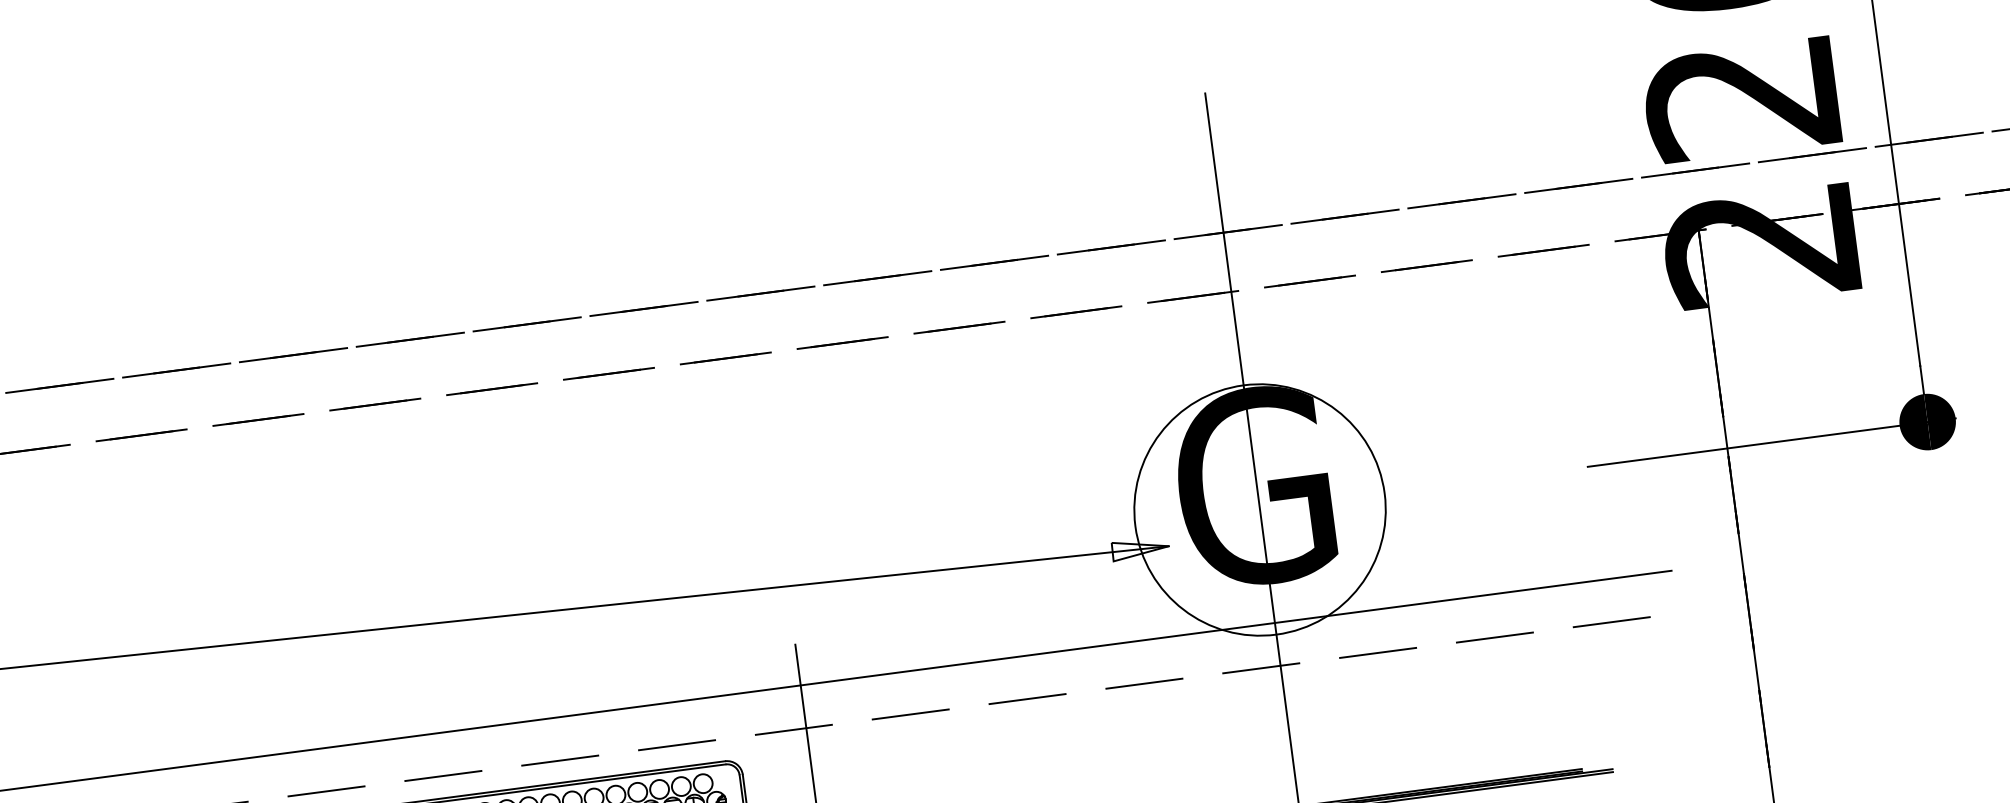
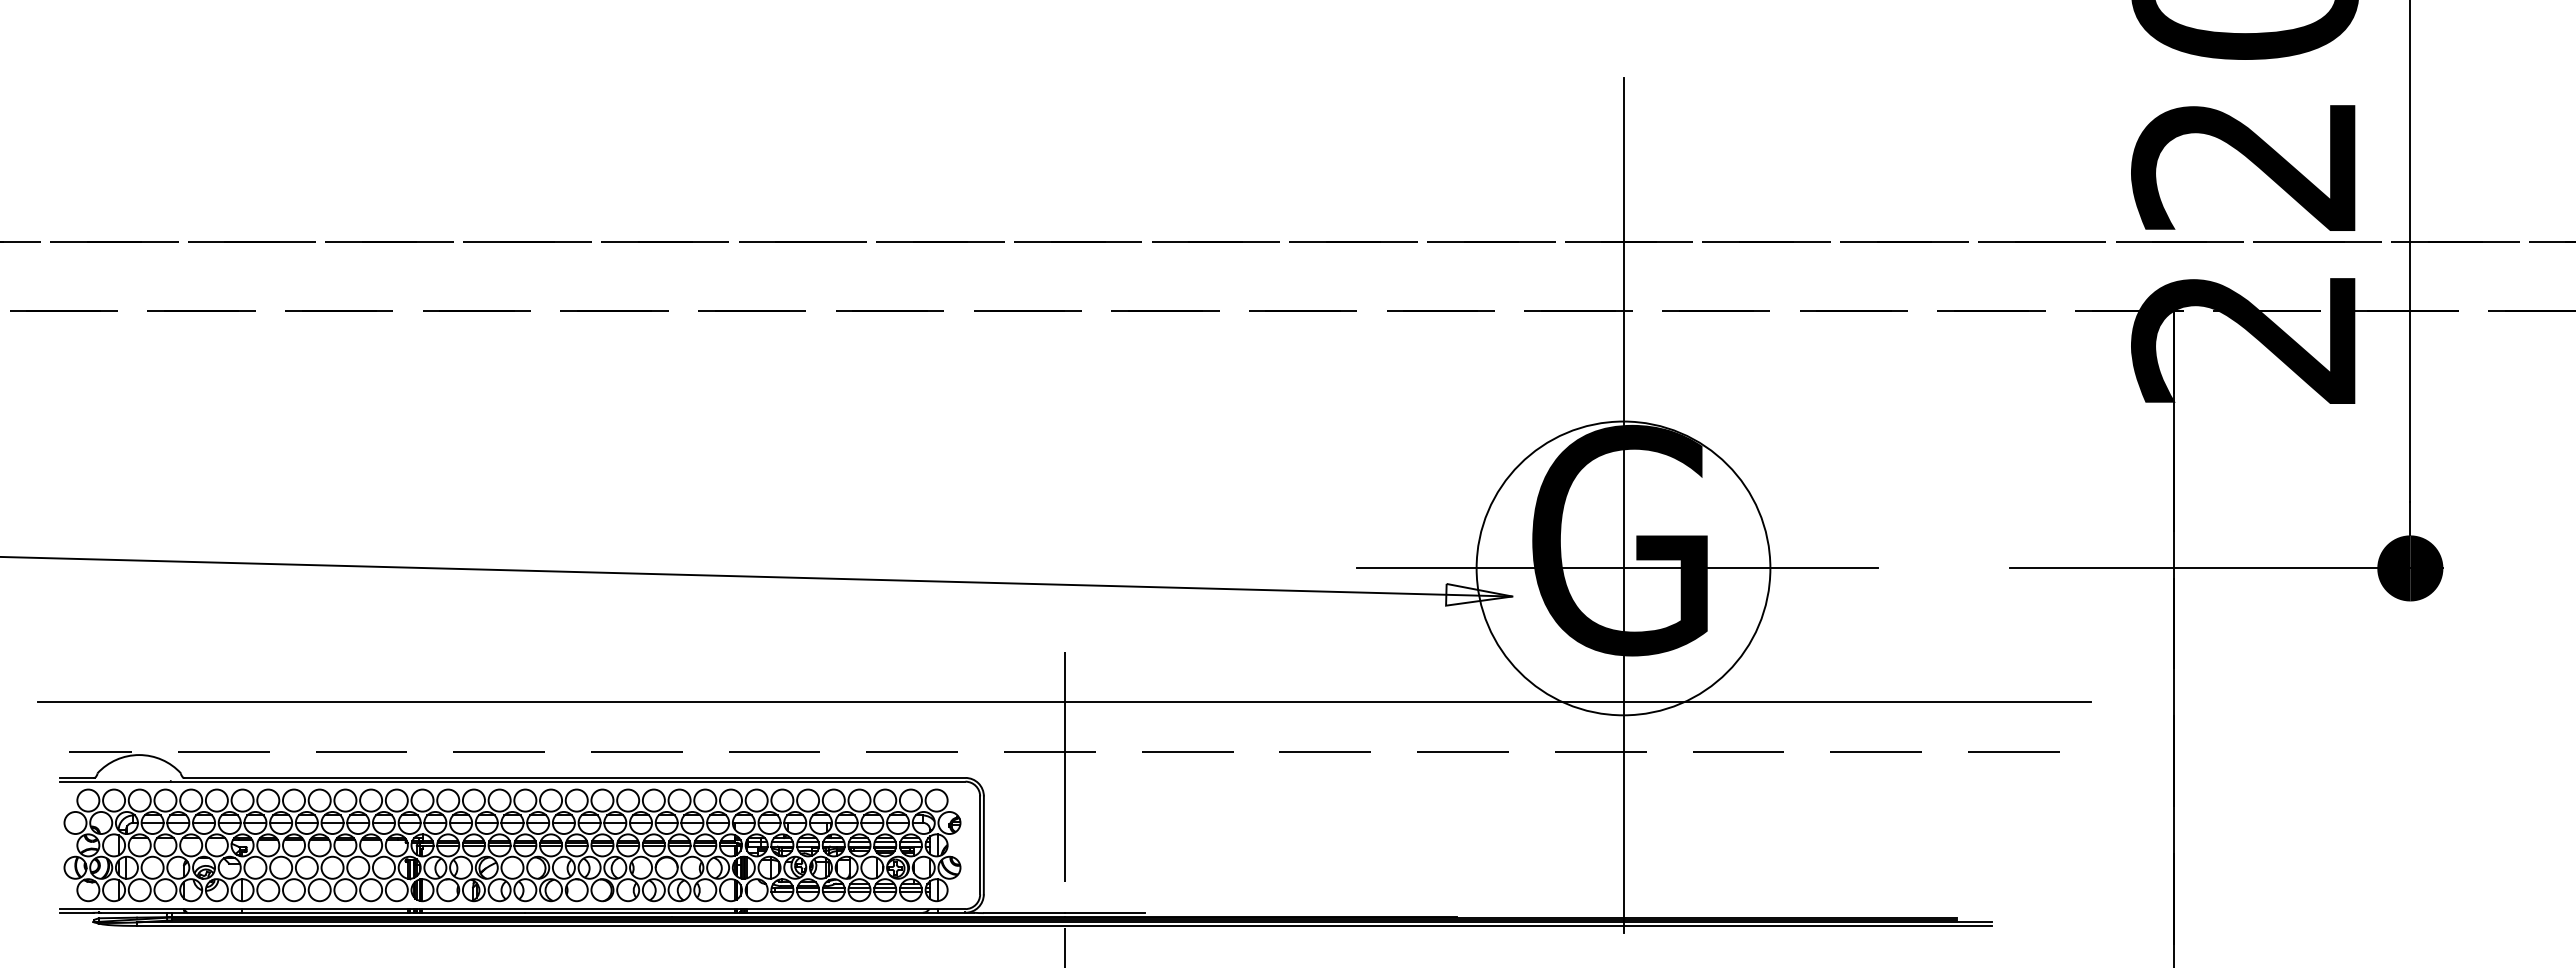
line: (1254, 510) -> (1617, 568), added

